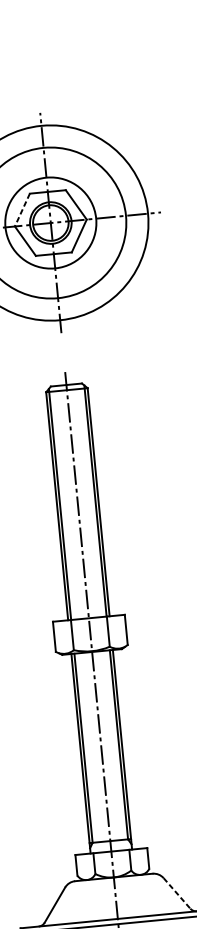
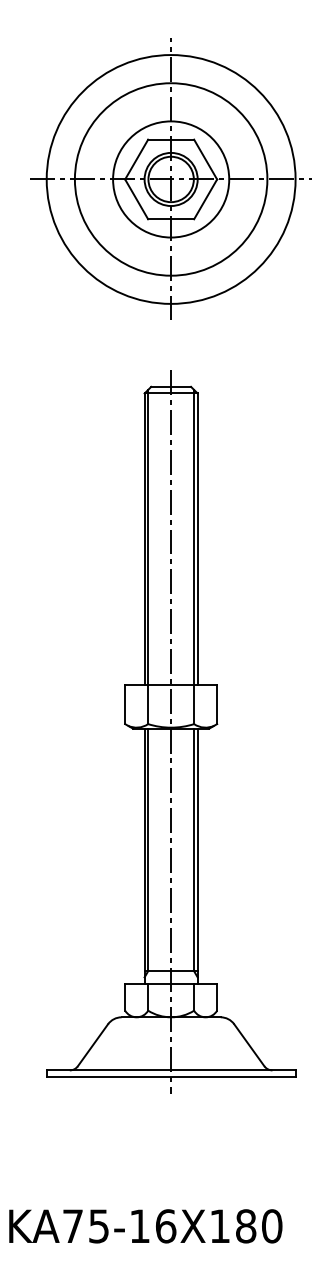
line: (22, 210) -> (136, 159), dashed -> solid
line: (177, 893) -> (249, 1045), dashed -> solid

